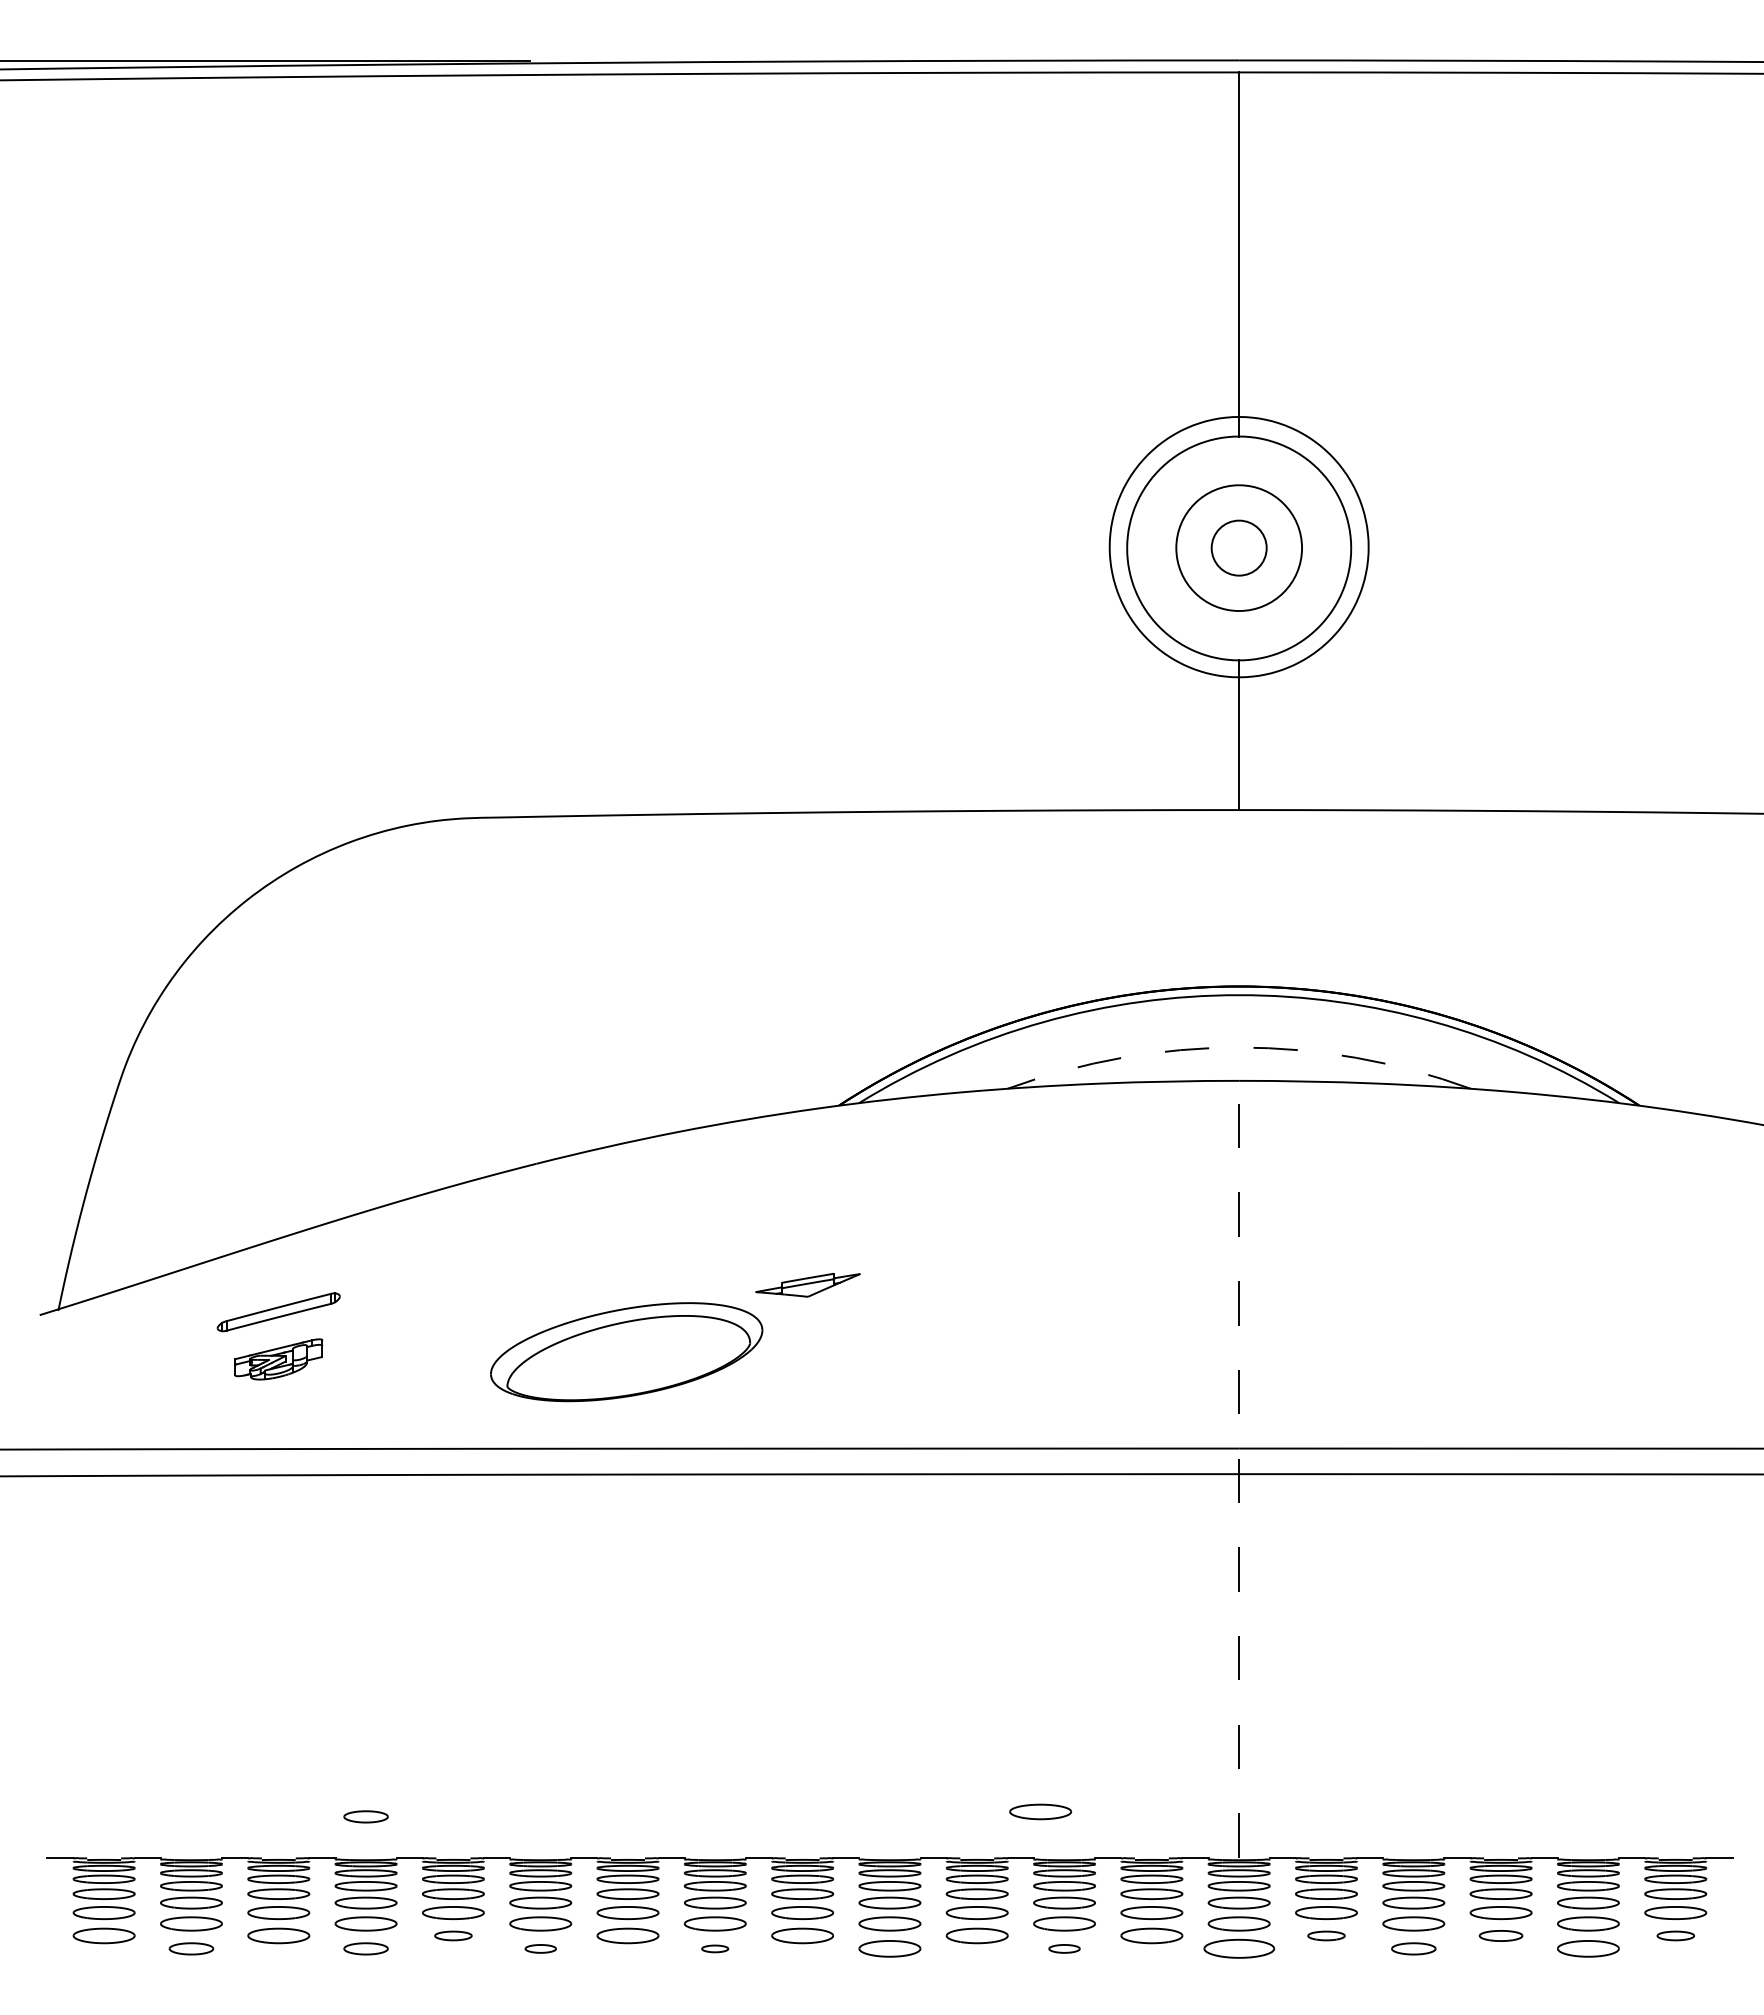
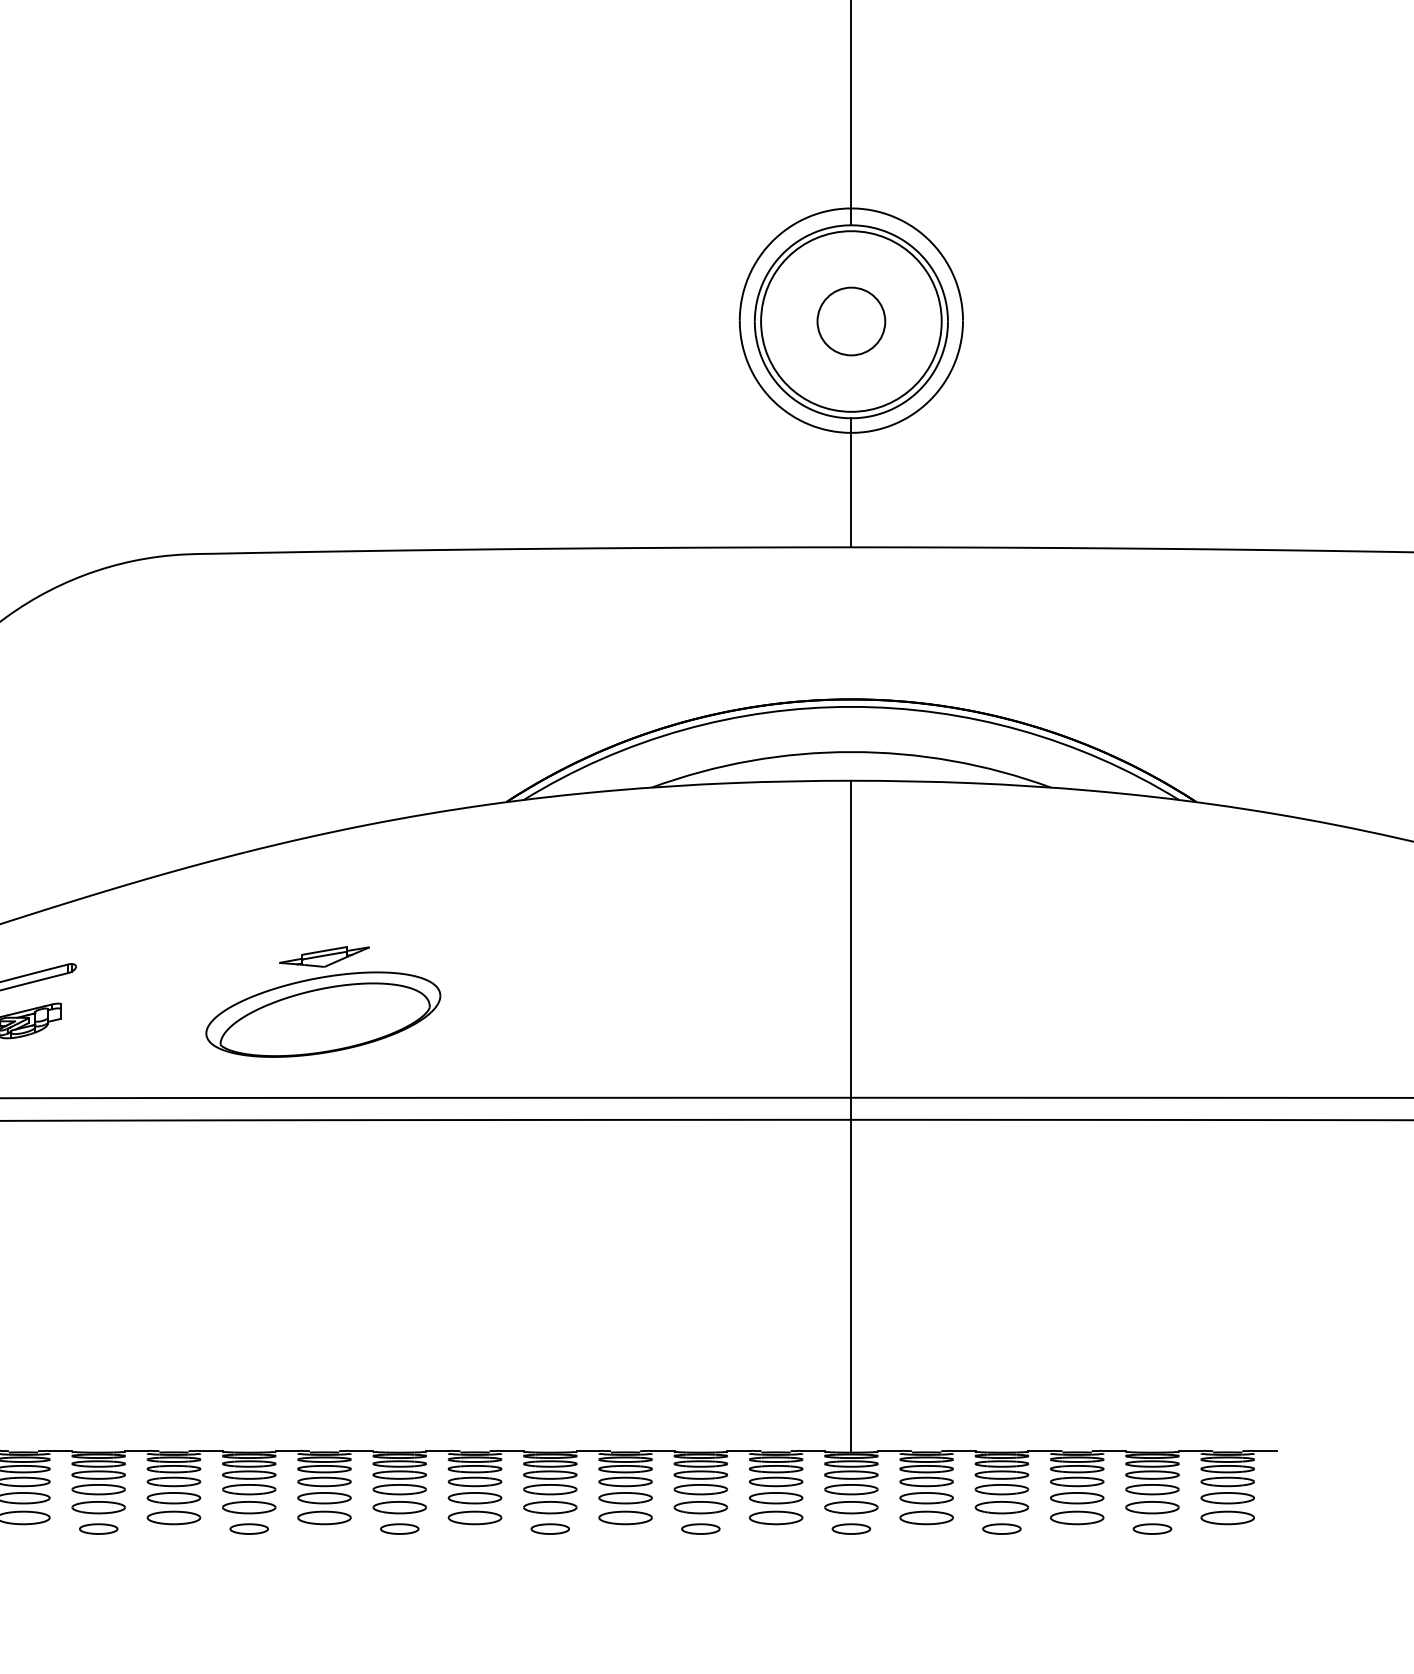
circle: (1238, 547) -> (850, 320), size x1.43
circle: (1238, 547) -> (850, 320), size x1.67
arc: (1239, 1047) -> (851, 752), dashed -> solid
part: (807, 1284) -> (324, 956), moved
line: (1239, 1468) -> (851, 1114), dashed -> solid
part: (1040, 1811) -> (680, 1410), removed
part: (365, 1816) -> (98, 1414), removed
part: (453, 1935) -> (174, 1517), size x1.67
part: (1326, 1935) -> (926, 1517), size x1.67
part: (1500, 1935) -> (1076, 1517), size x1.43
part: (1675, 1935) -> (1227, 1517), size x1.67
part: (540, 1948) -> (249, 1528), size x1.43
part: (714, 1948) -> (399, 1528), size x1.67
part: (889, 1948) -> (549, 1528), size x0.71
part: (1064, 1948) -> (700, 1528), size x1.43
part: (1238, 1948) -> (850, 1528), size x0.62
part: (1588, 1948) -> (1152, 1528), size x0.71

